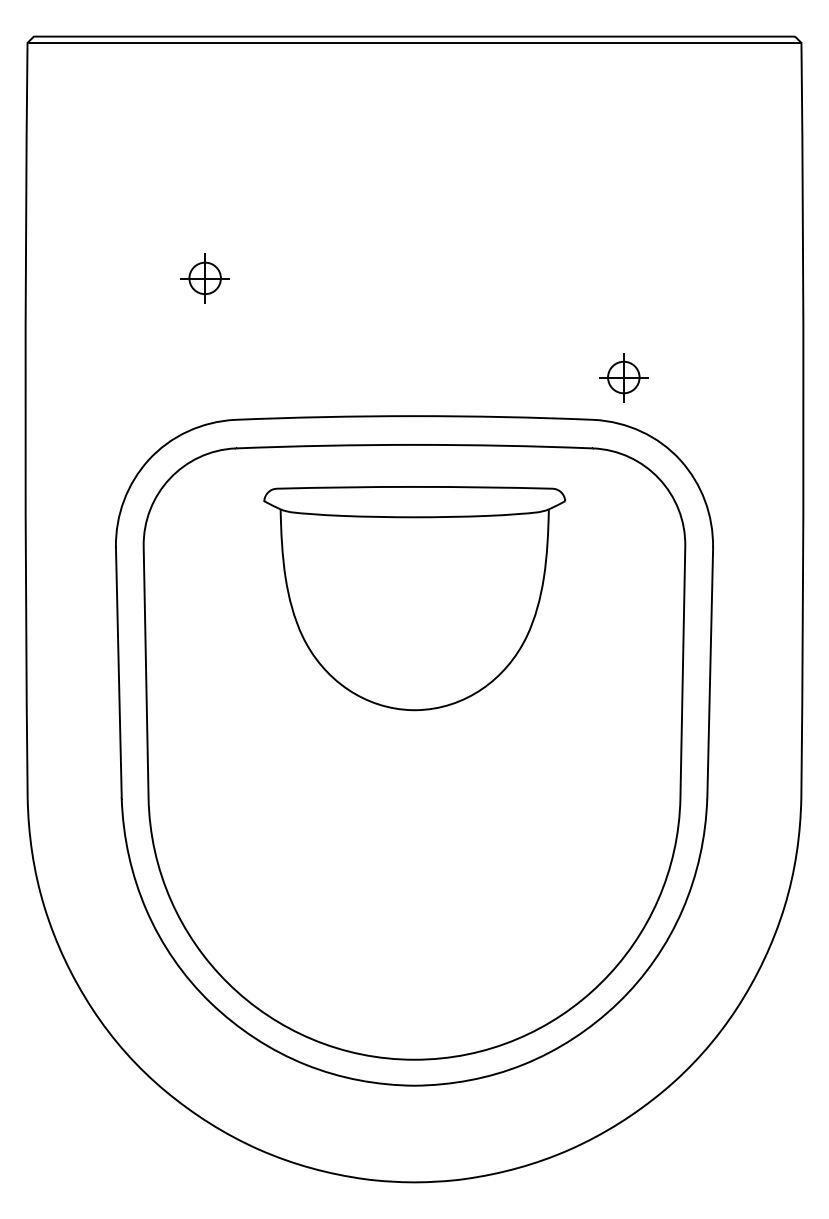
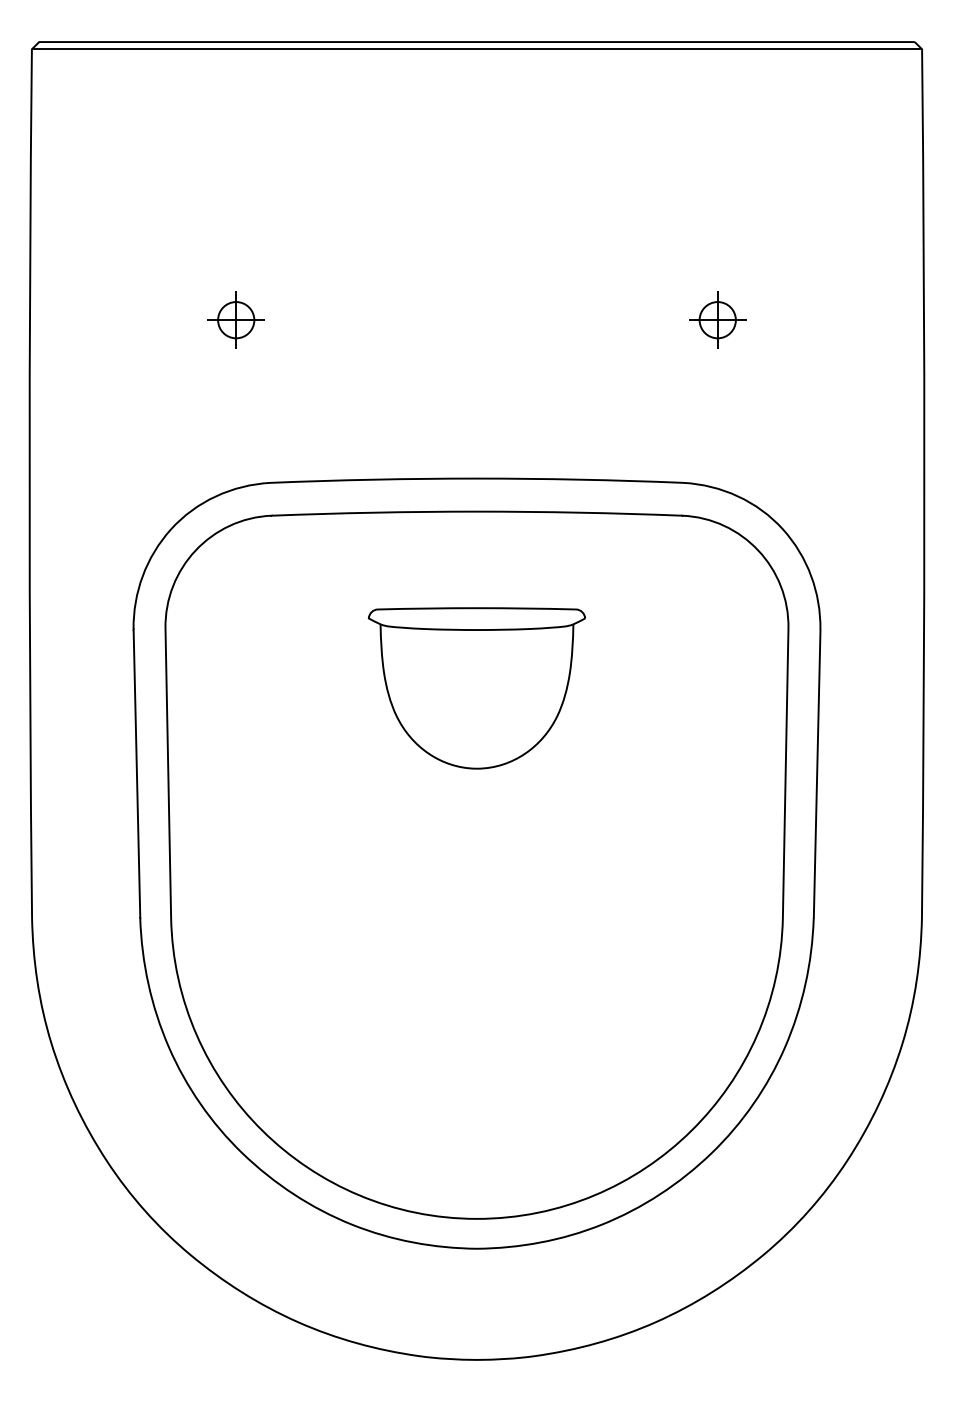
part: (623, 376) -> (717, 319), moved
part: (414, 598) -> (476, 688), size x0.62

